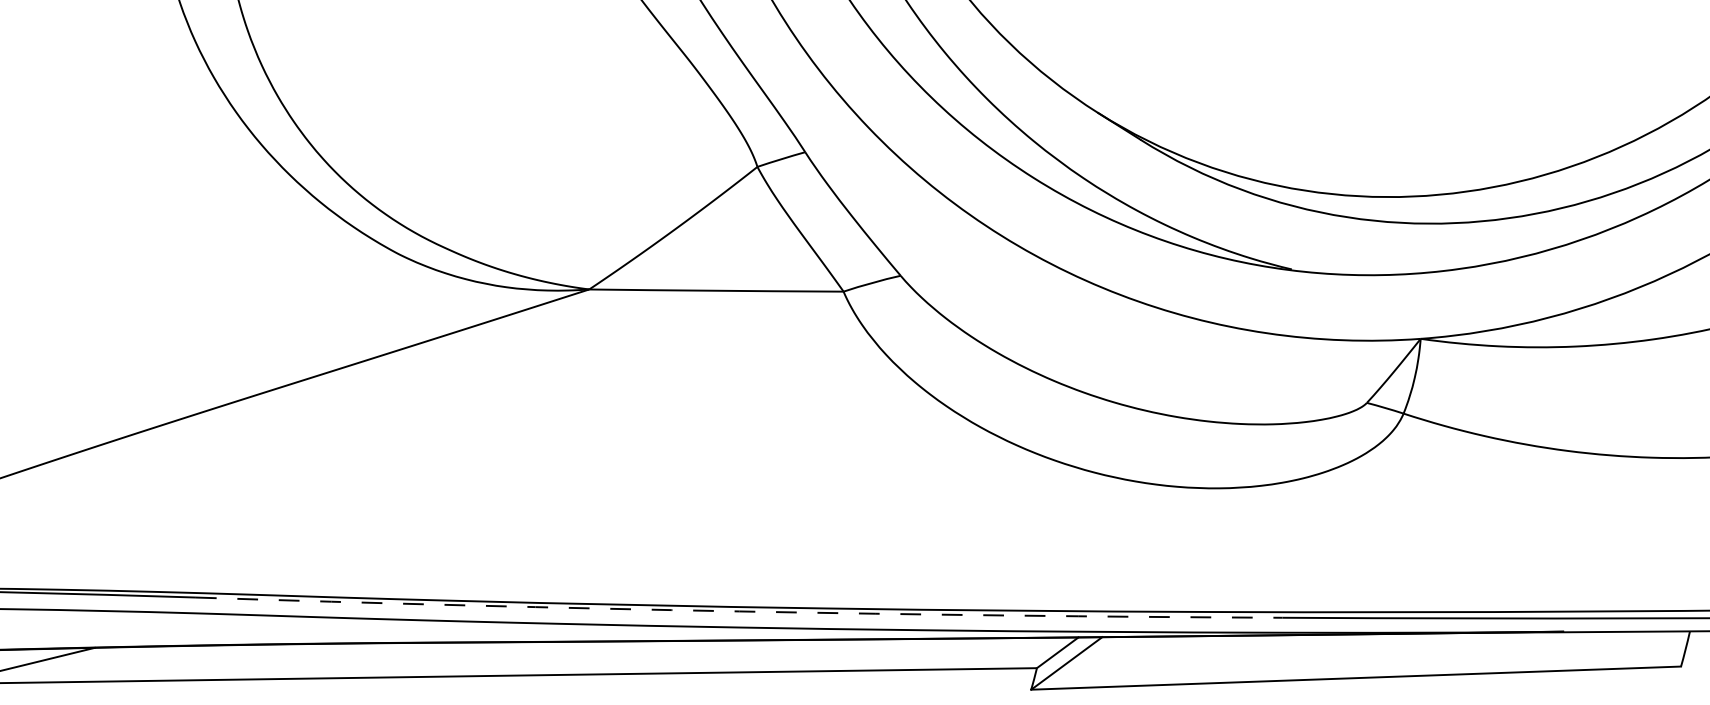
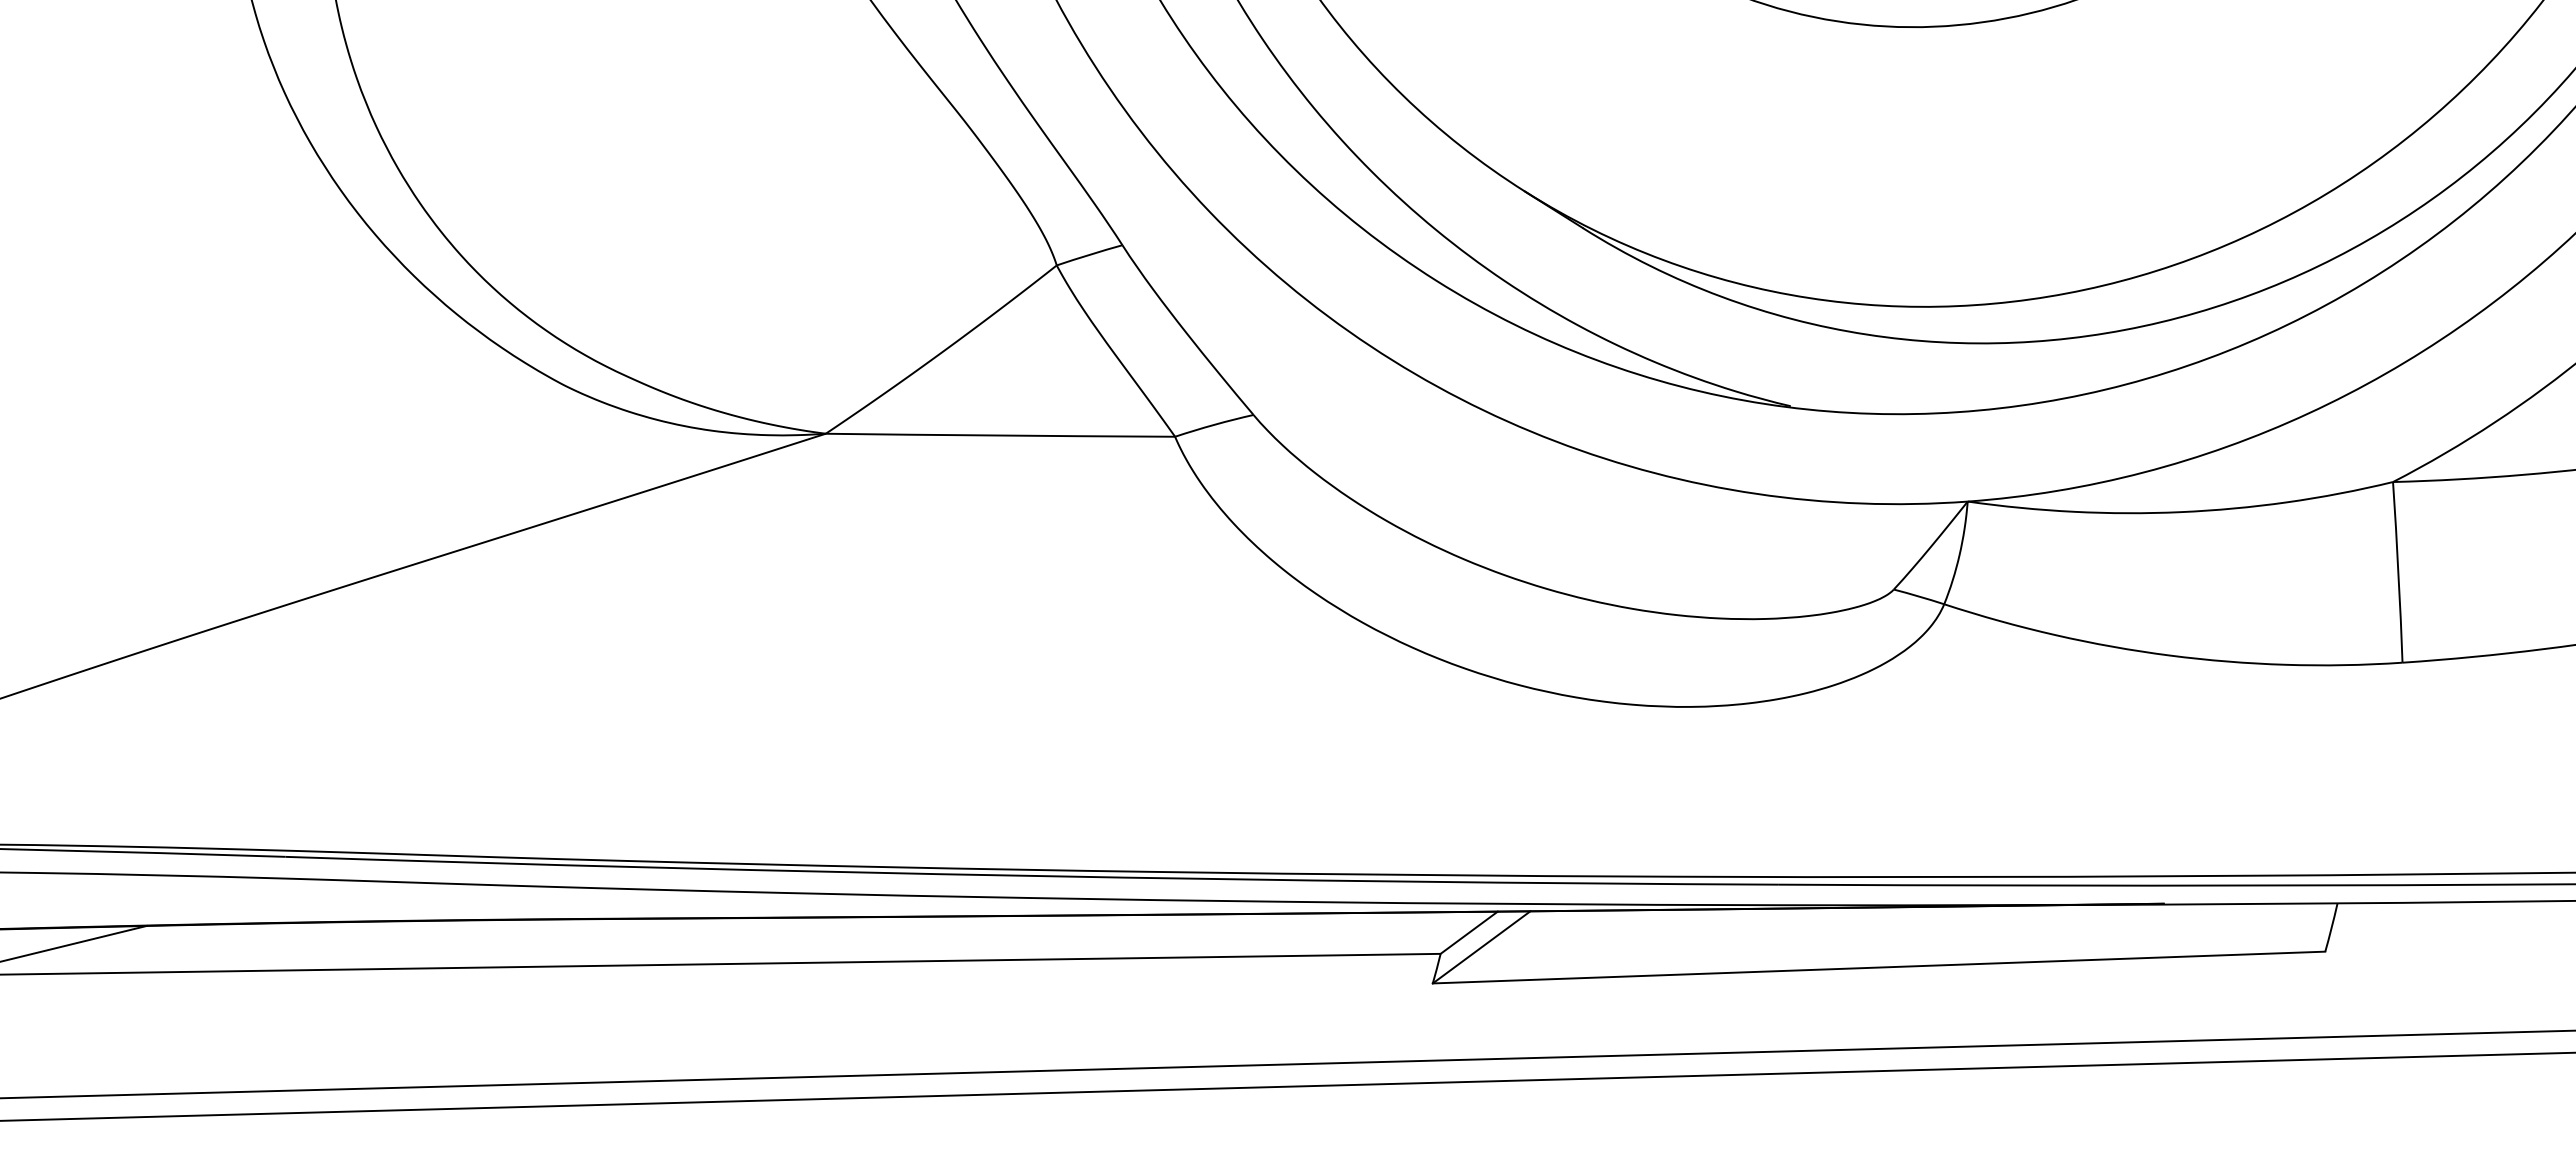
arc: (739, 611) -> (1031, 875), dashed -> solid

